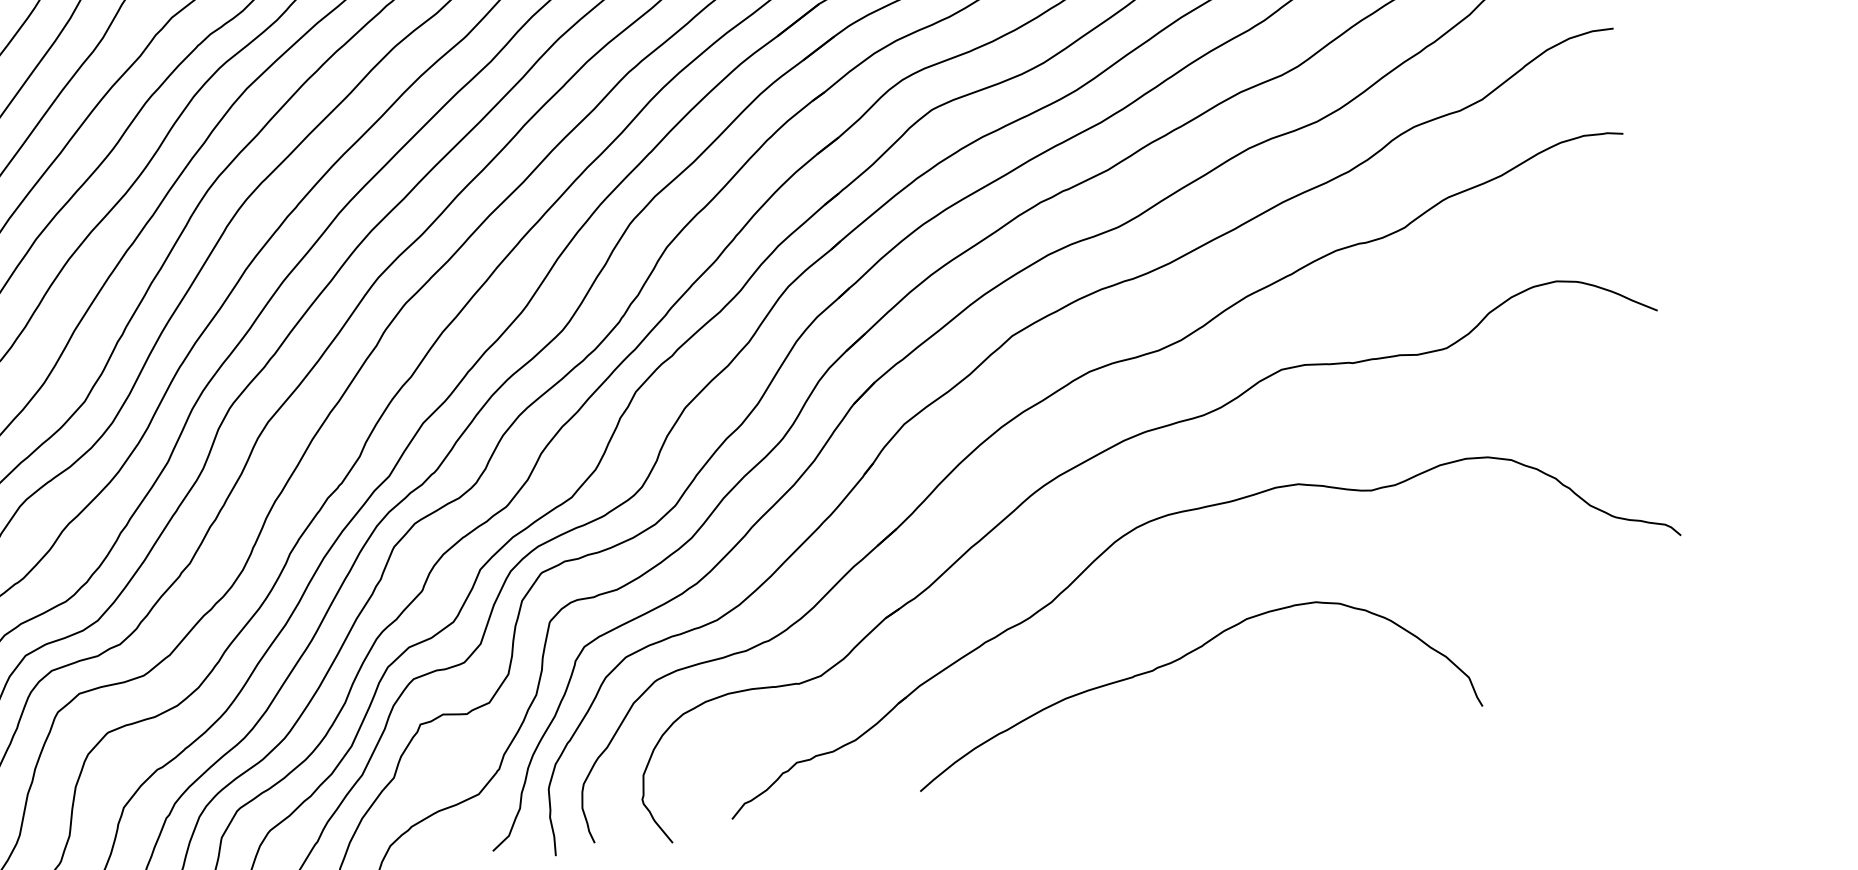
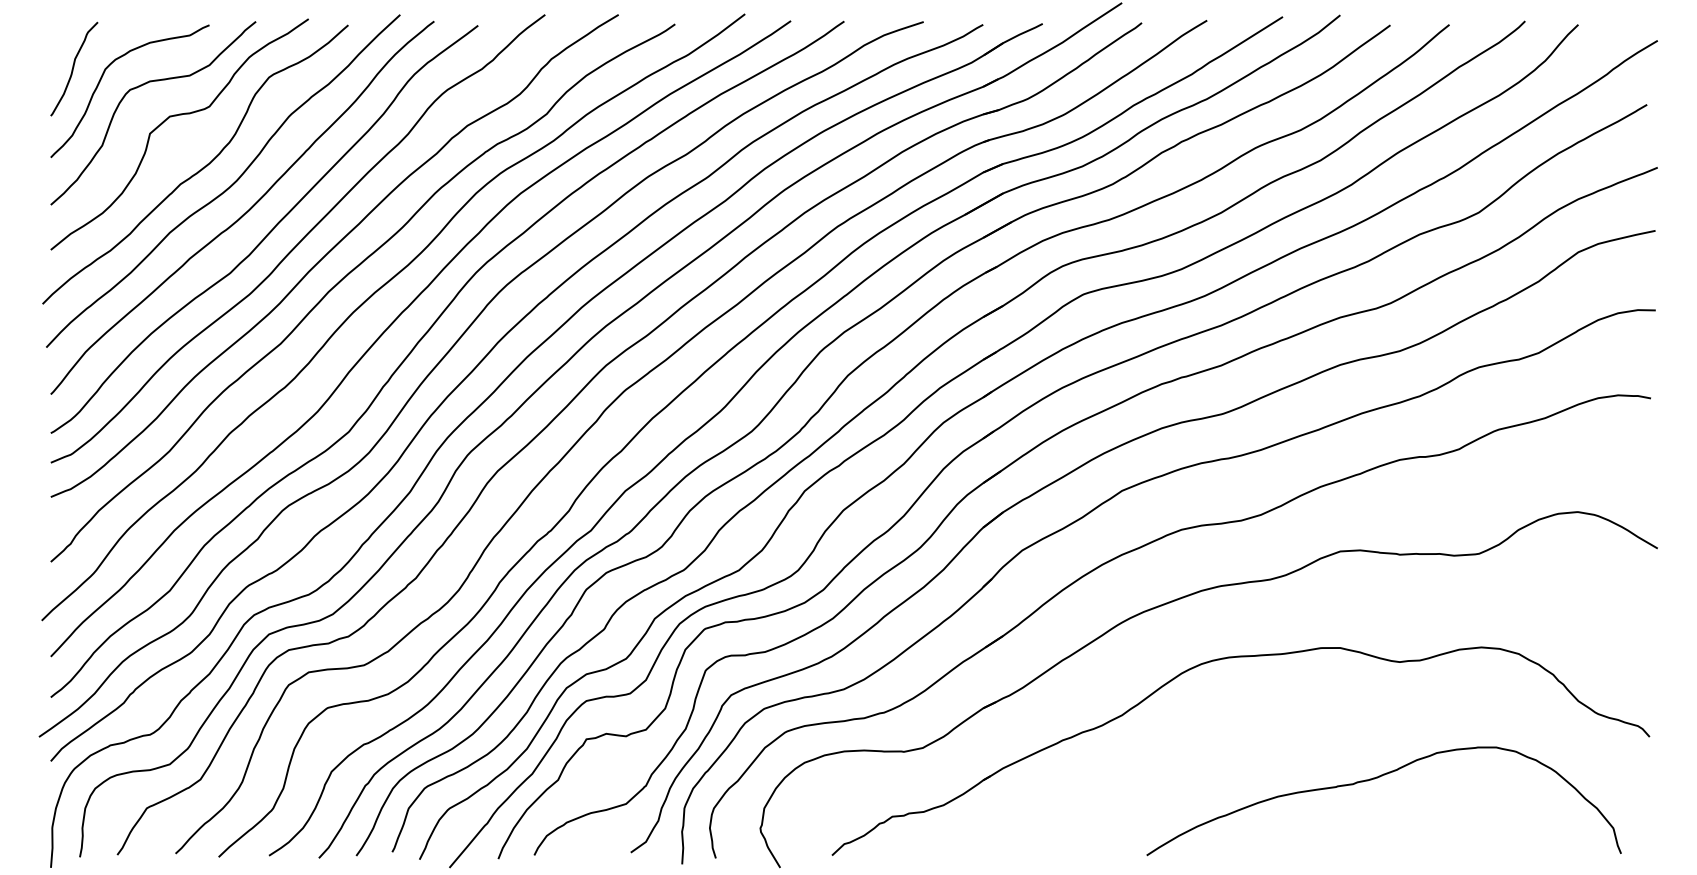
curve: (1180, 659) -> (1377, 778), moved

